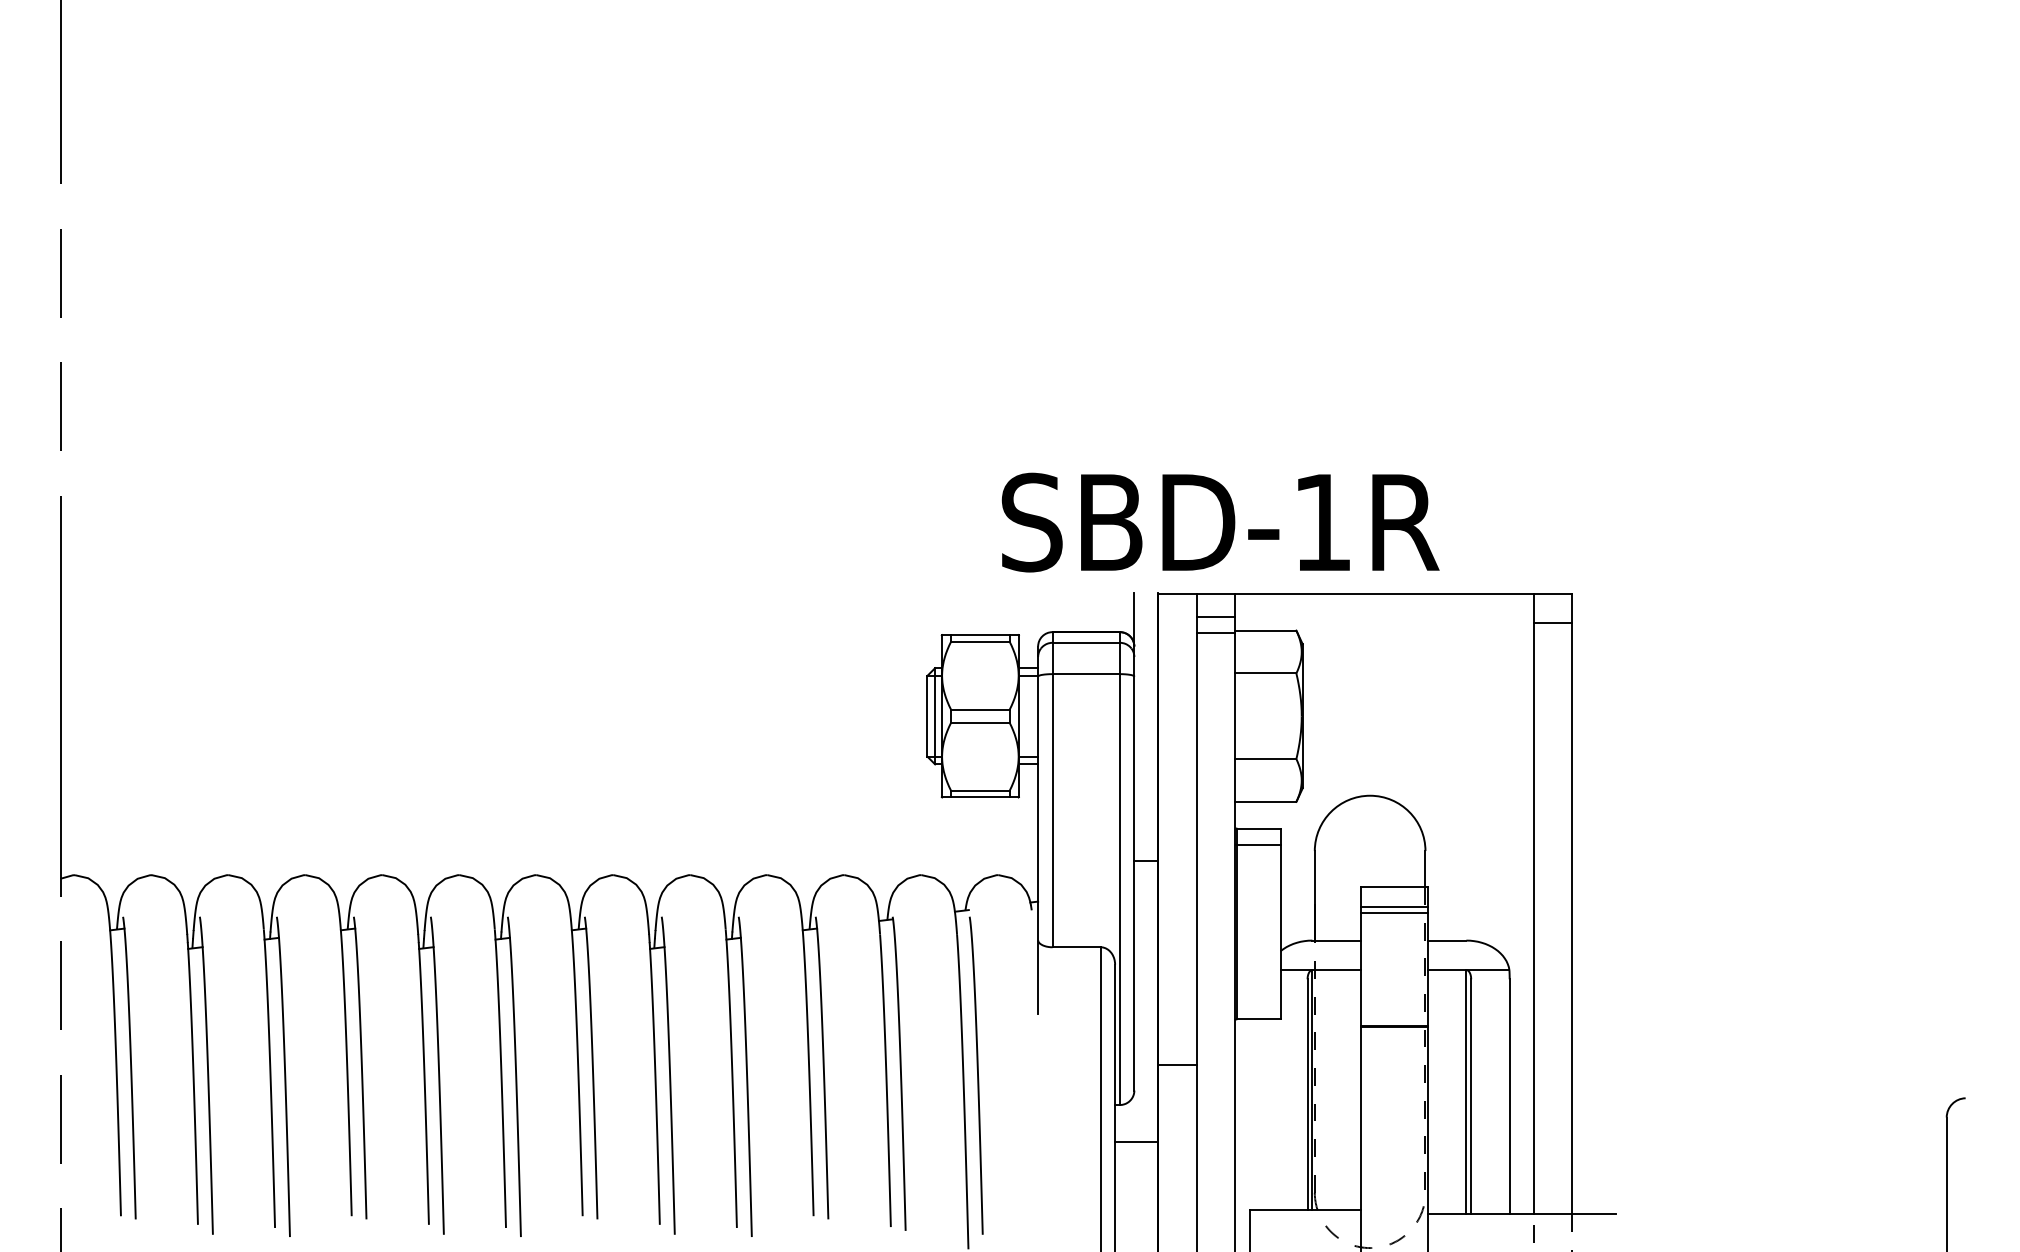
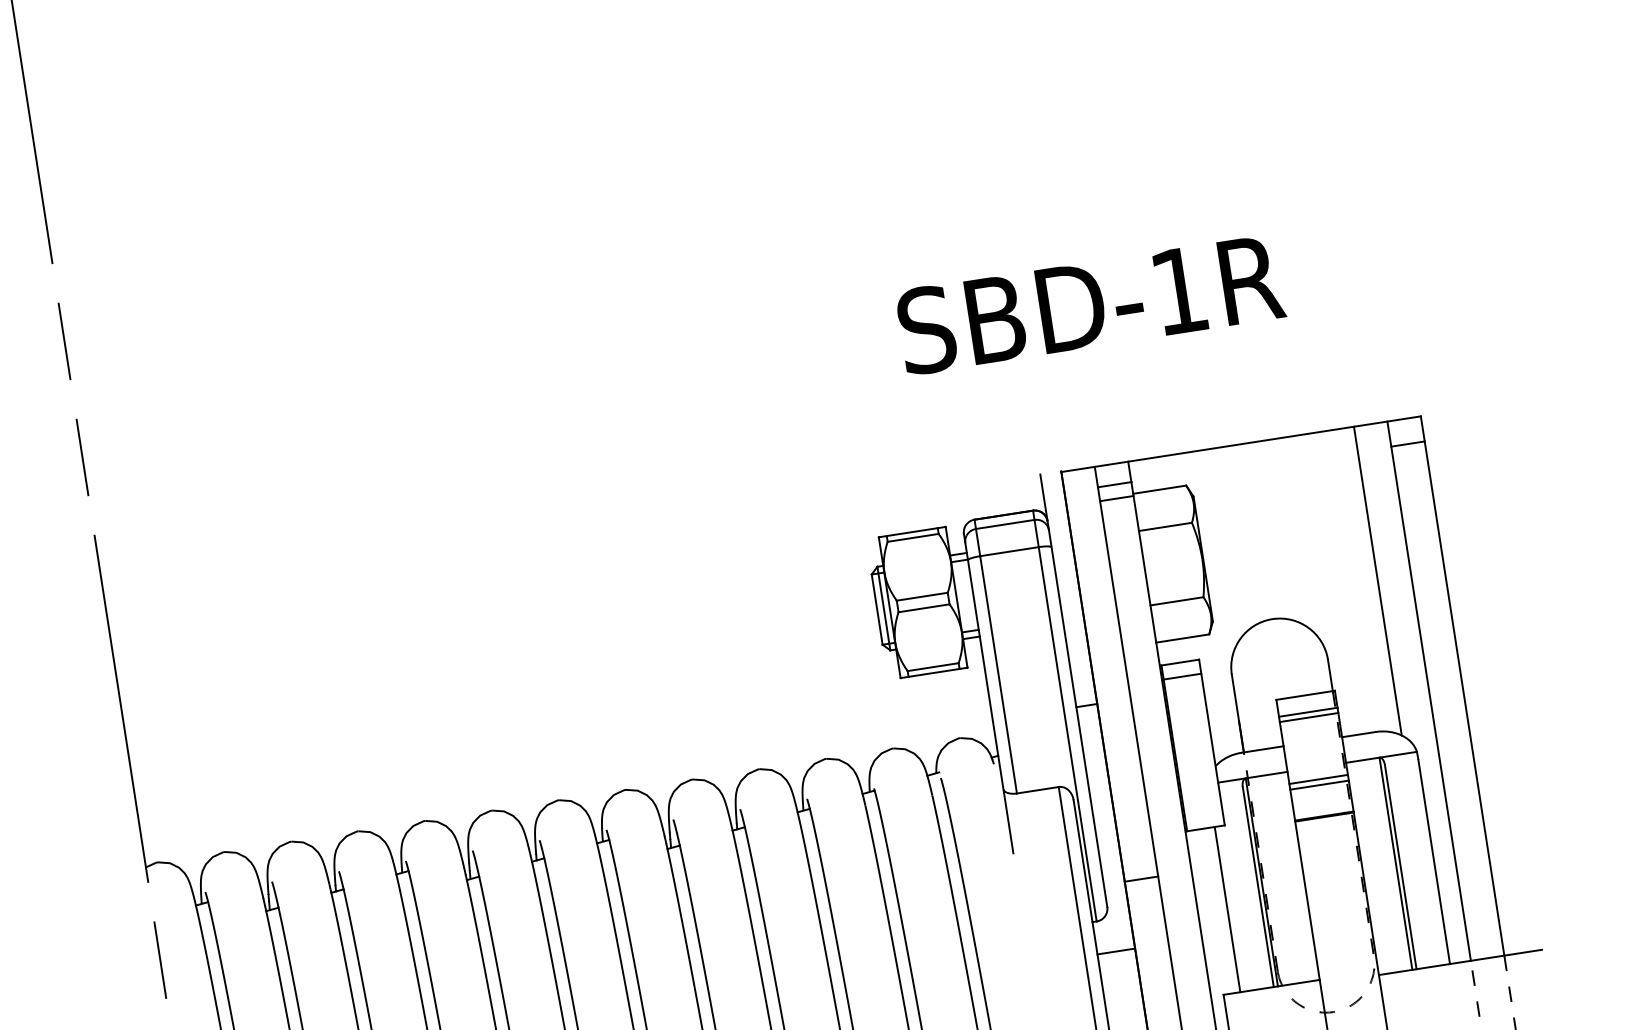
text: (1220, 522) -> (1090, 304), moved
line: (1495, 771) -> (1378, 581), added
line: (1393, 983) -> (1318, 779), added
line: (1393, 990) -> (1318, 785), added
line: (1269, 1114) -> (1227, 909), added

